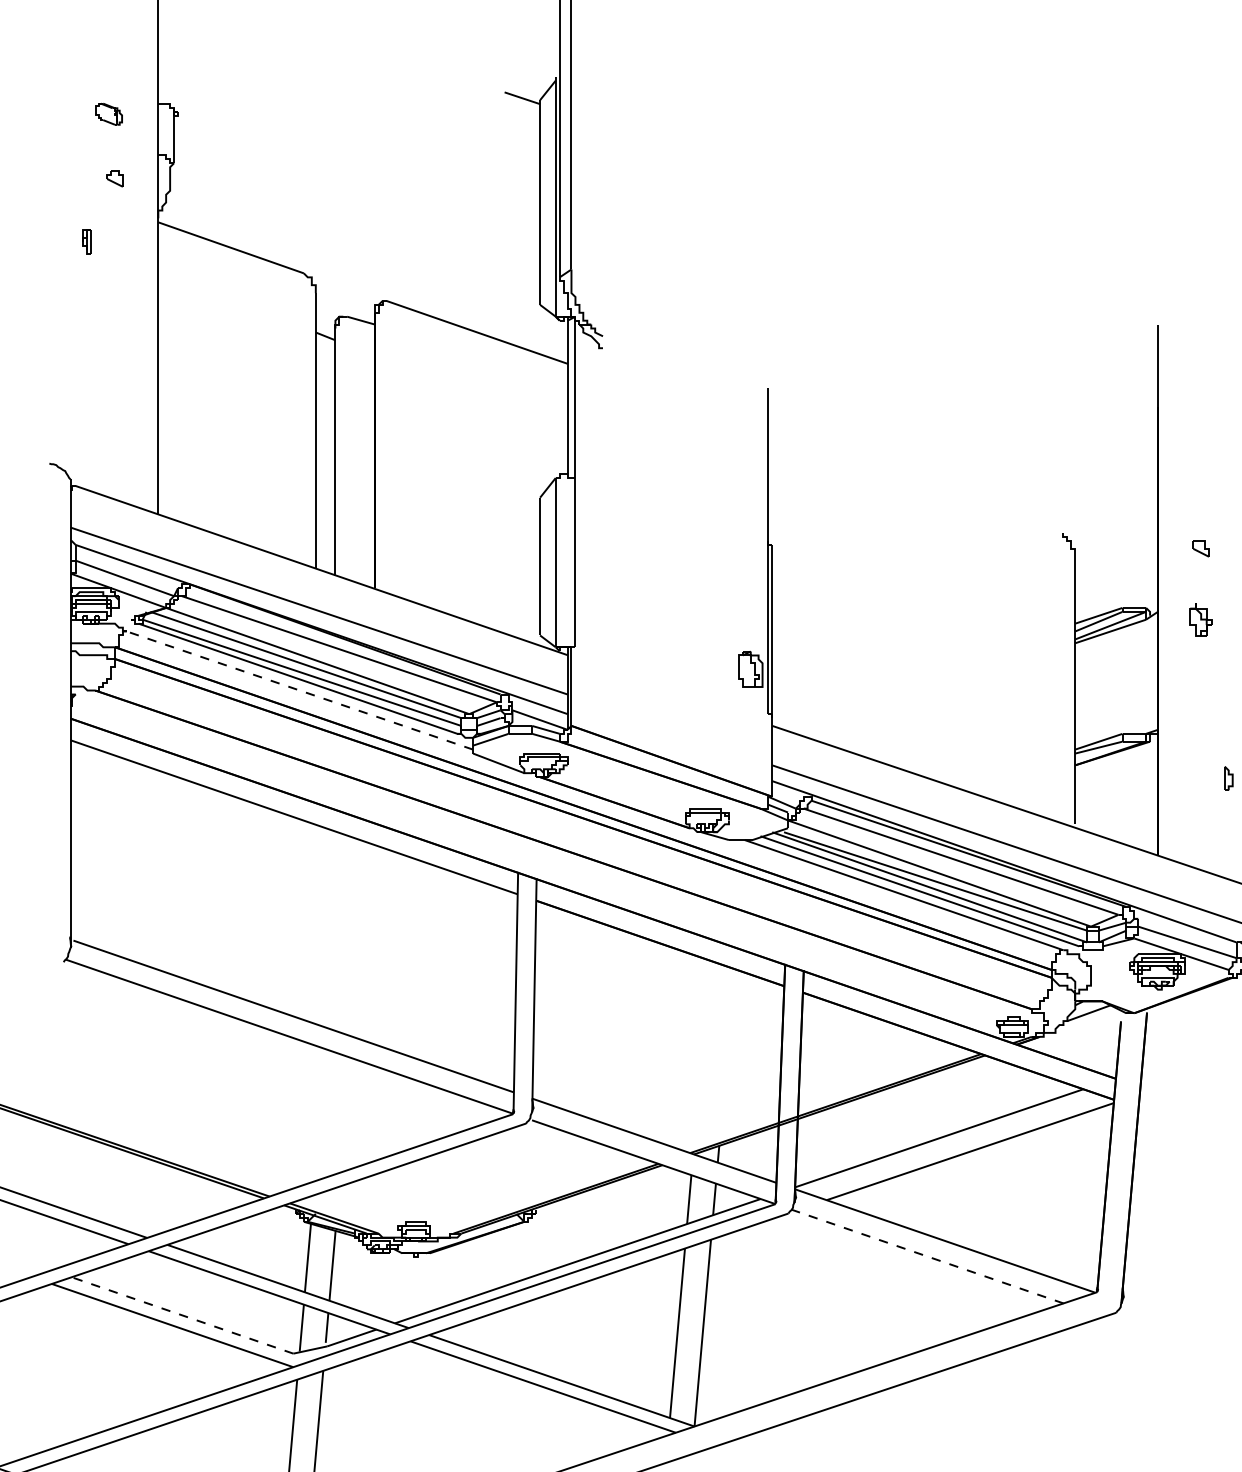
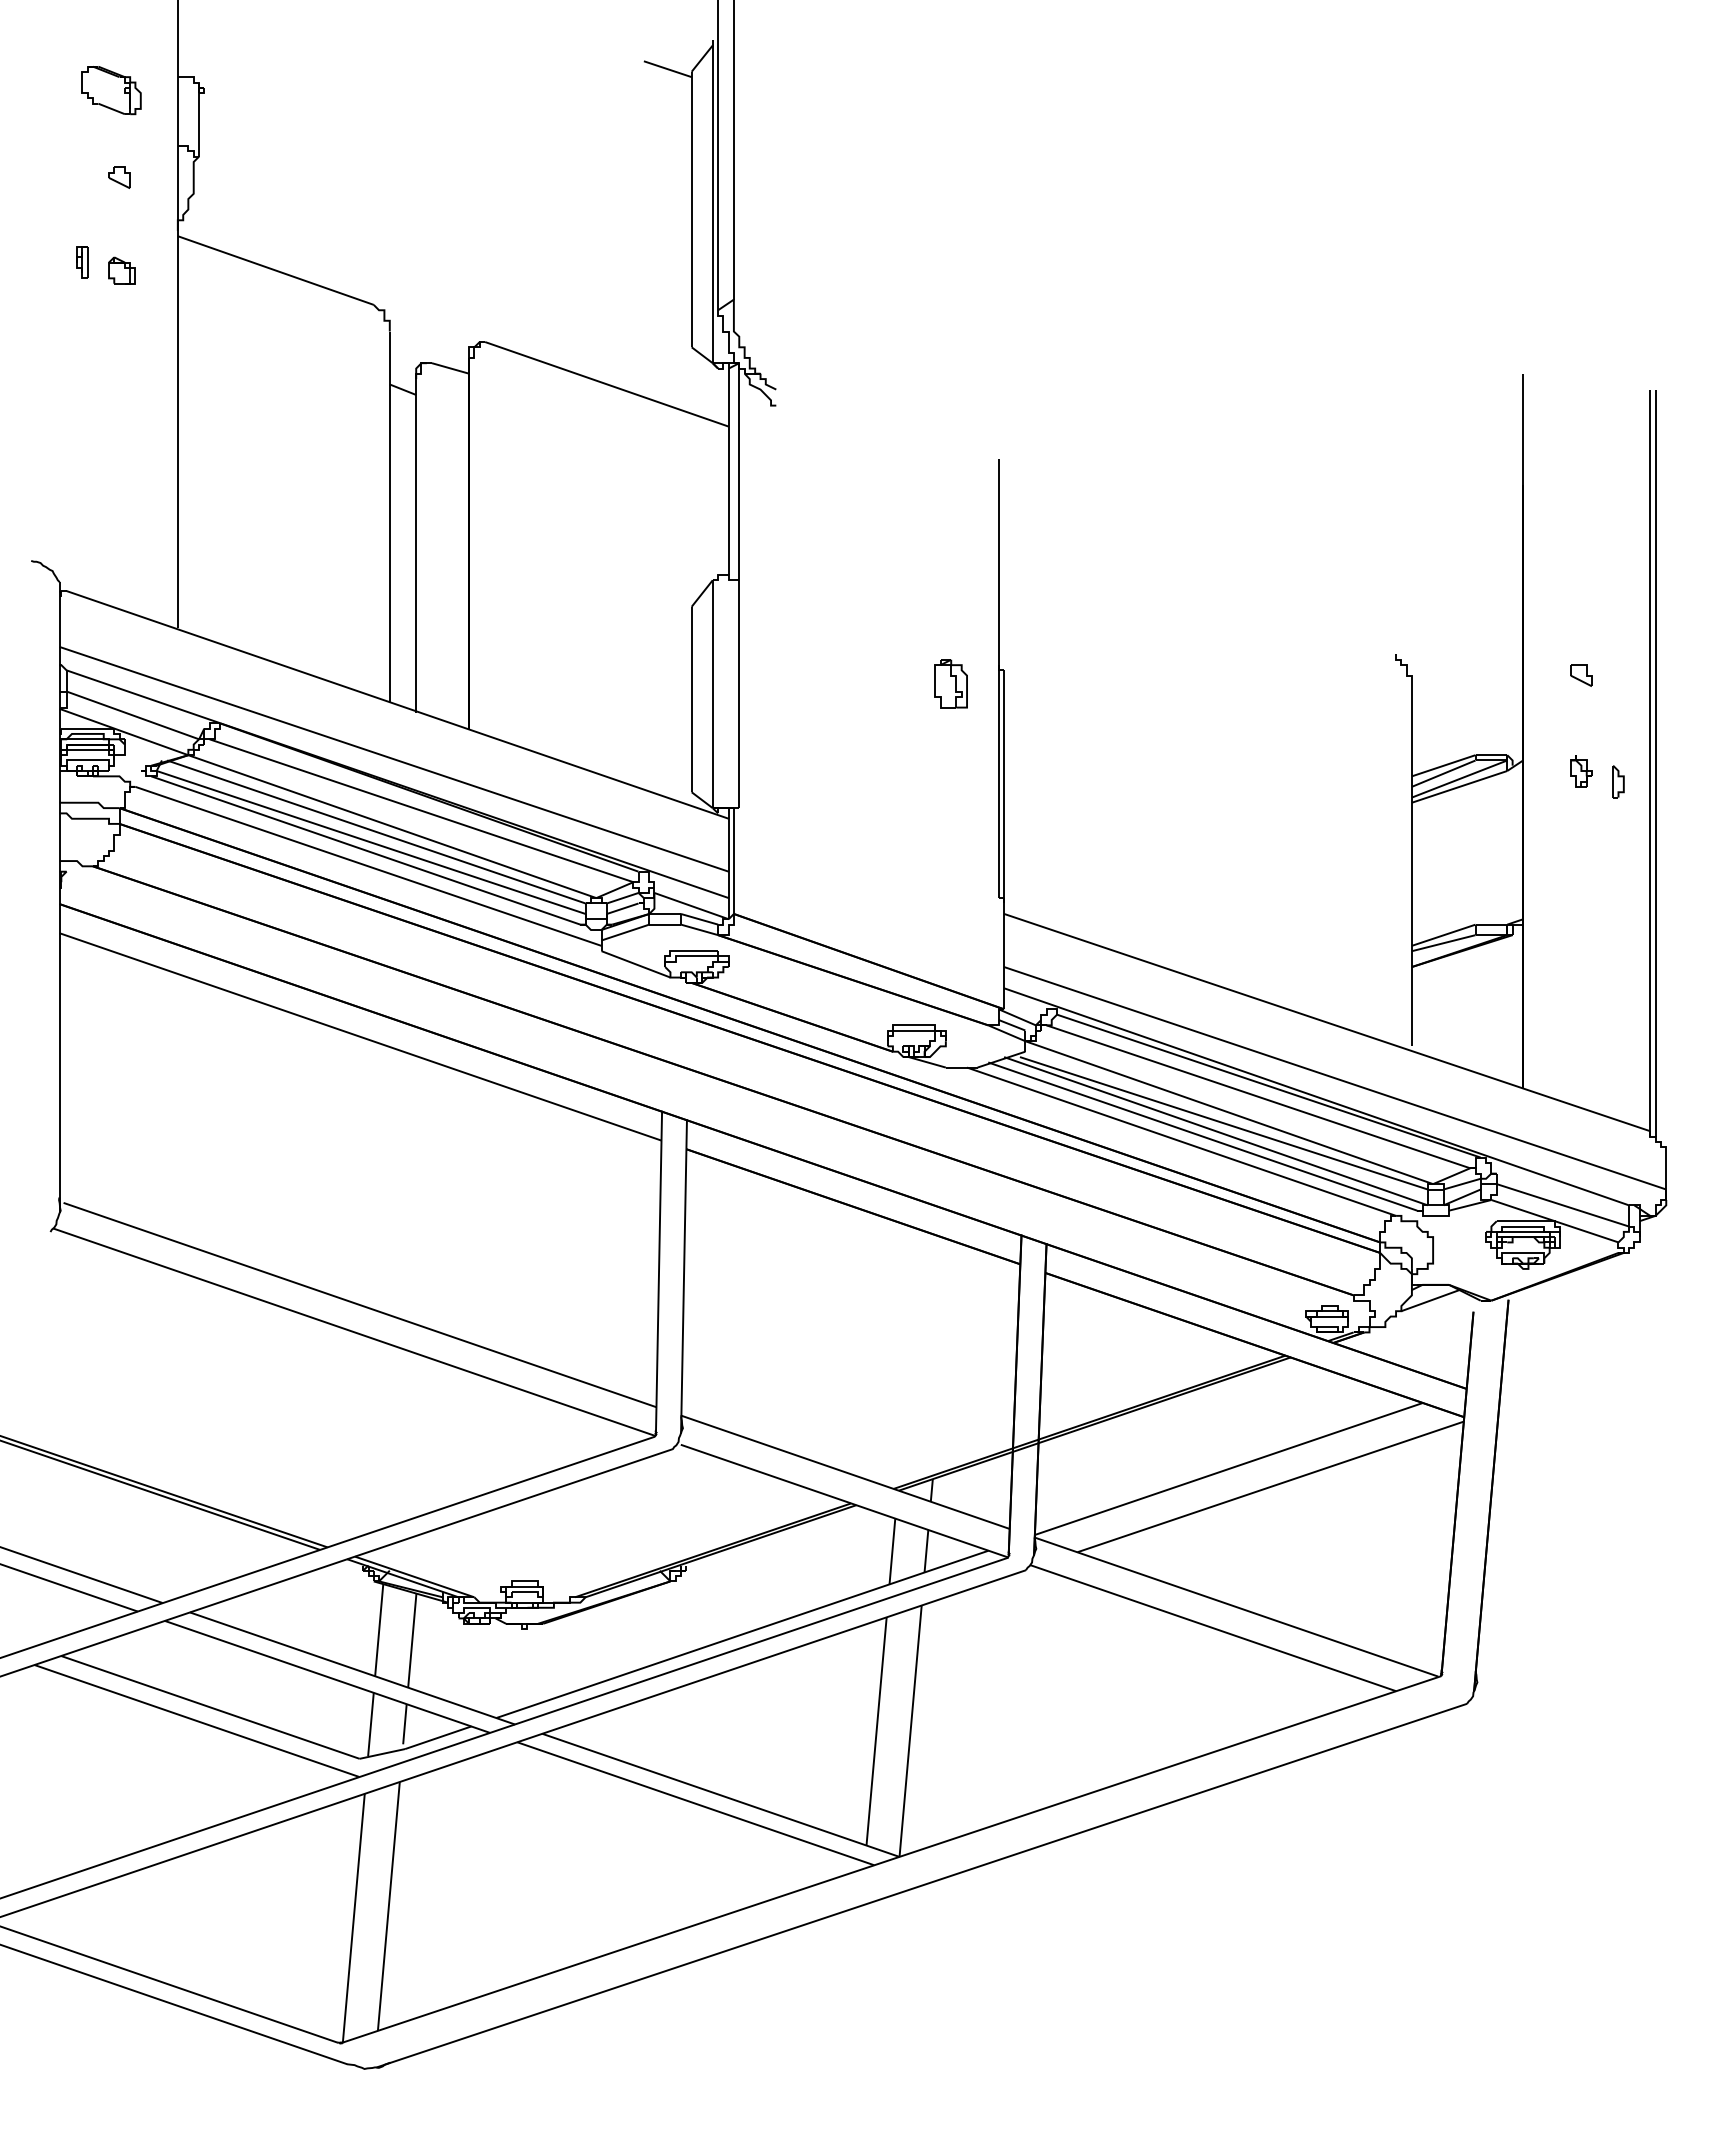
part: (109, 114) -> (111, 90), size x1.67
part: (116, 247) -> (121, 270), added
part: (1201, 620) -> (1581, 771), size x0.71
part: (750, 669) -> (950, 683), moved
line: (299, 690) -> (367, 866), dashed -> solid
part: (1228, 778) -> (1618, 781), moved
line: (927, 1256) -> (1213, 1628), dashed -> solid
line: (182, 1315) -> (210, 1707), dashed -> solid

